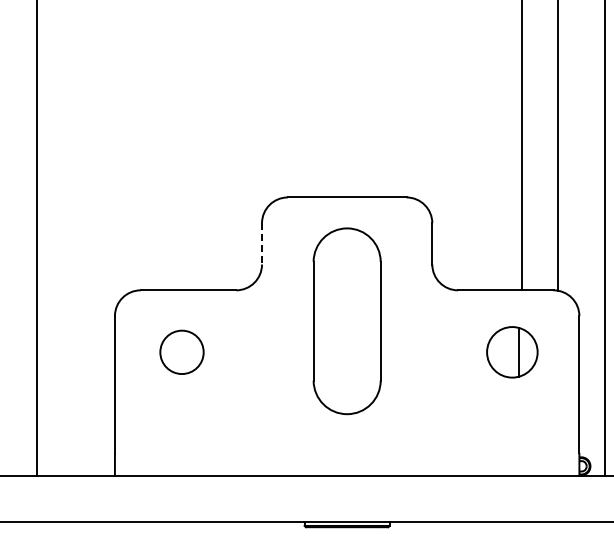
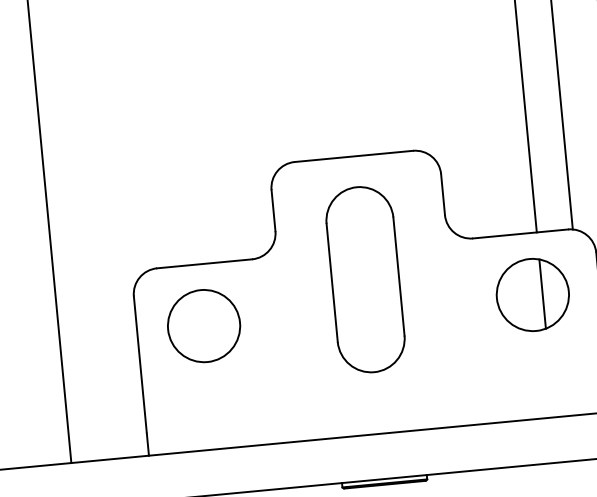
line: (262, 243) -> (273, 210), dashed -> solid
circle: (181, 352) -> (203, 326), size x1.67
part: (512, 352) -> (533, 295), size x1.43

